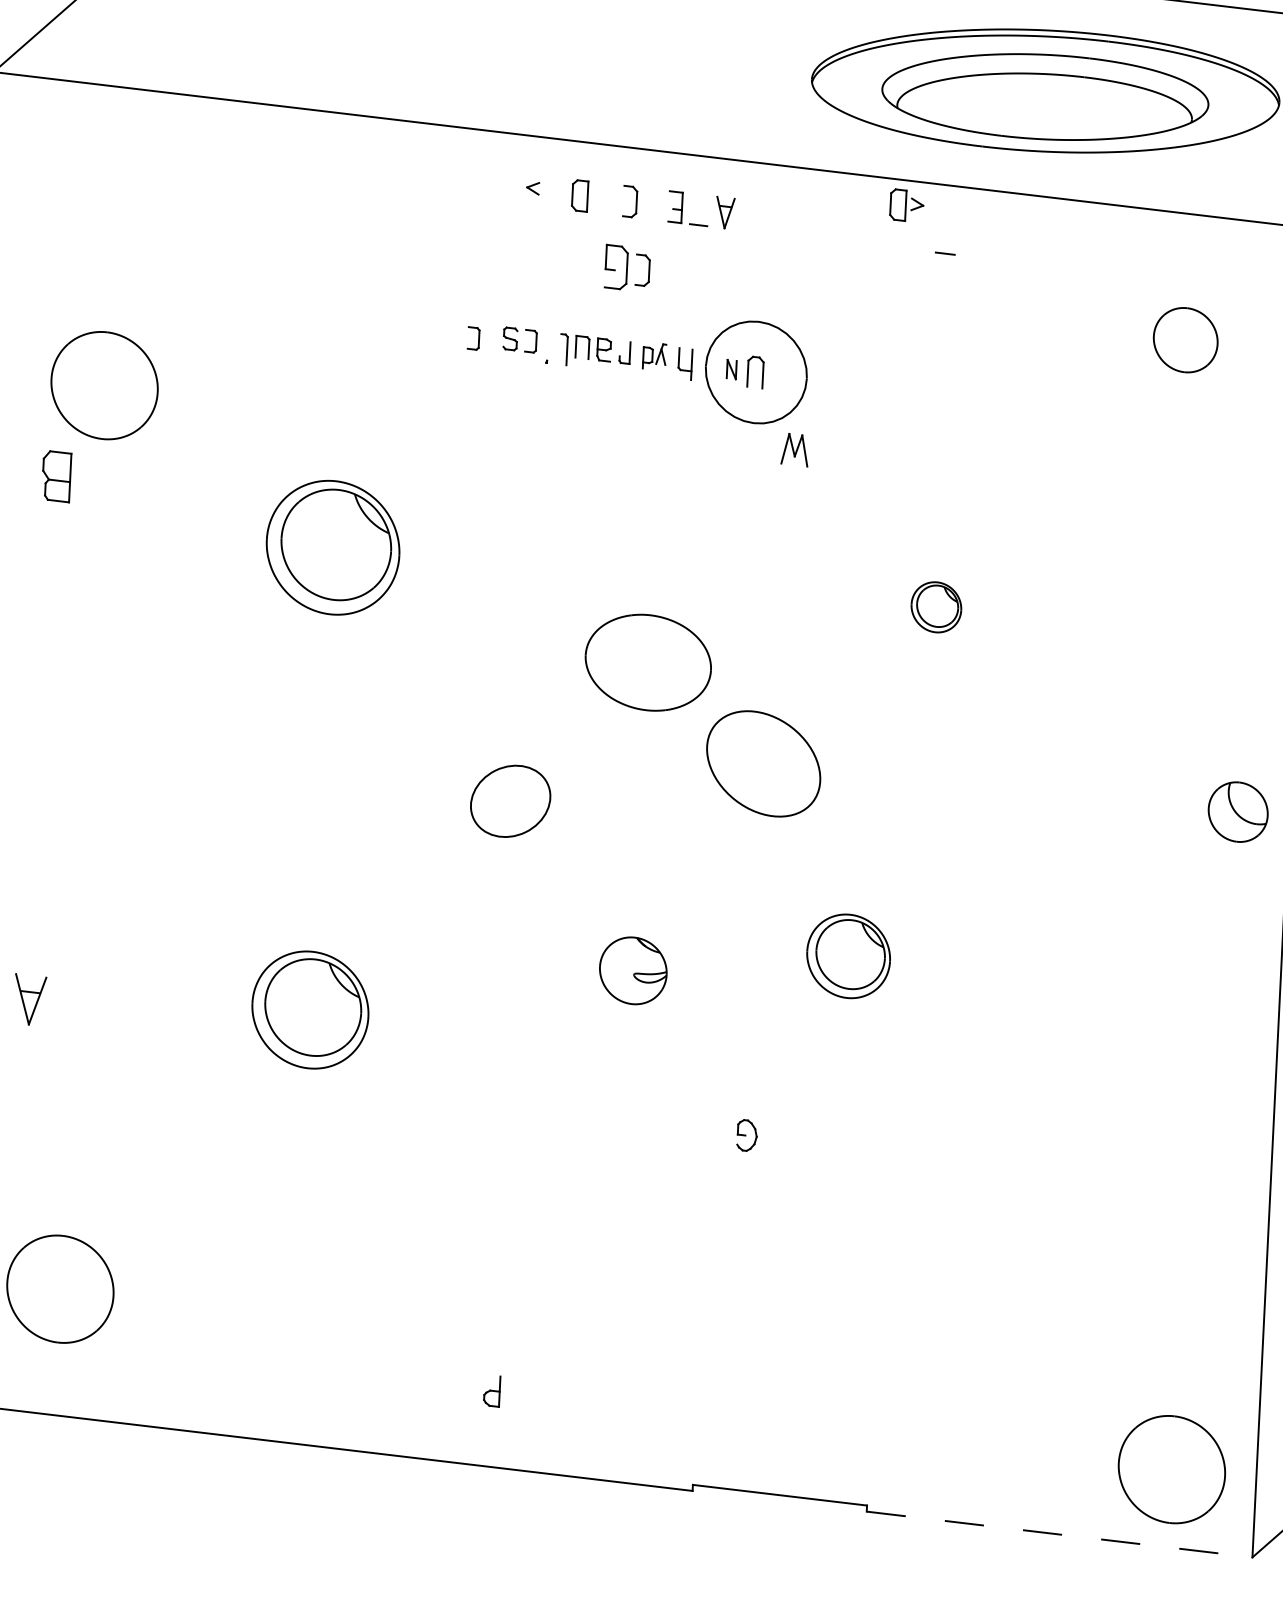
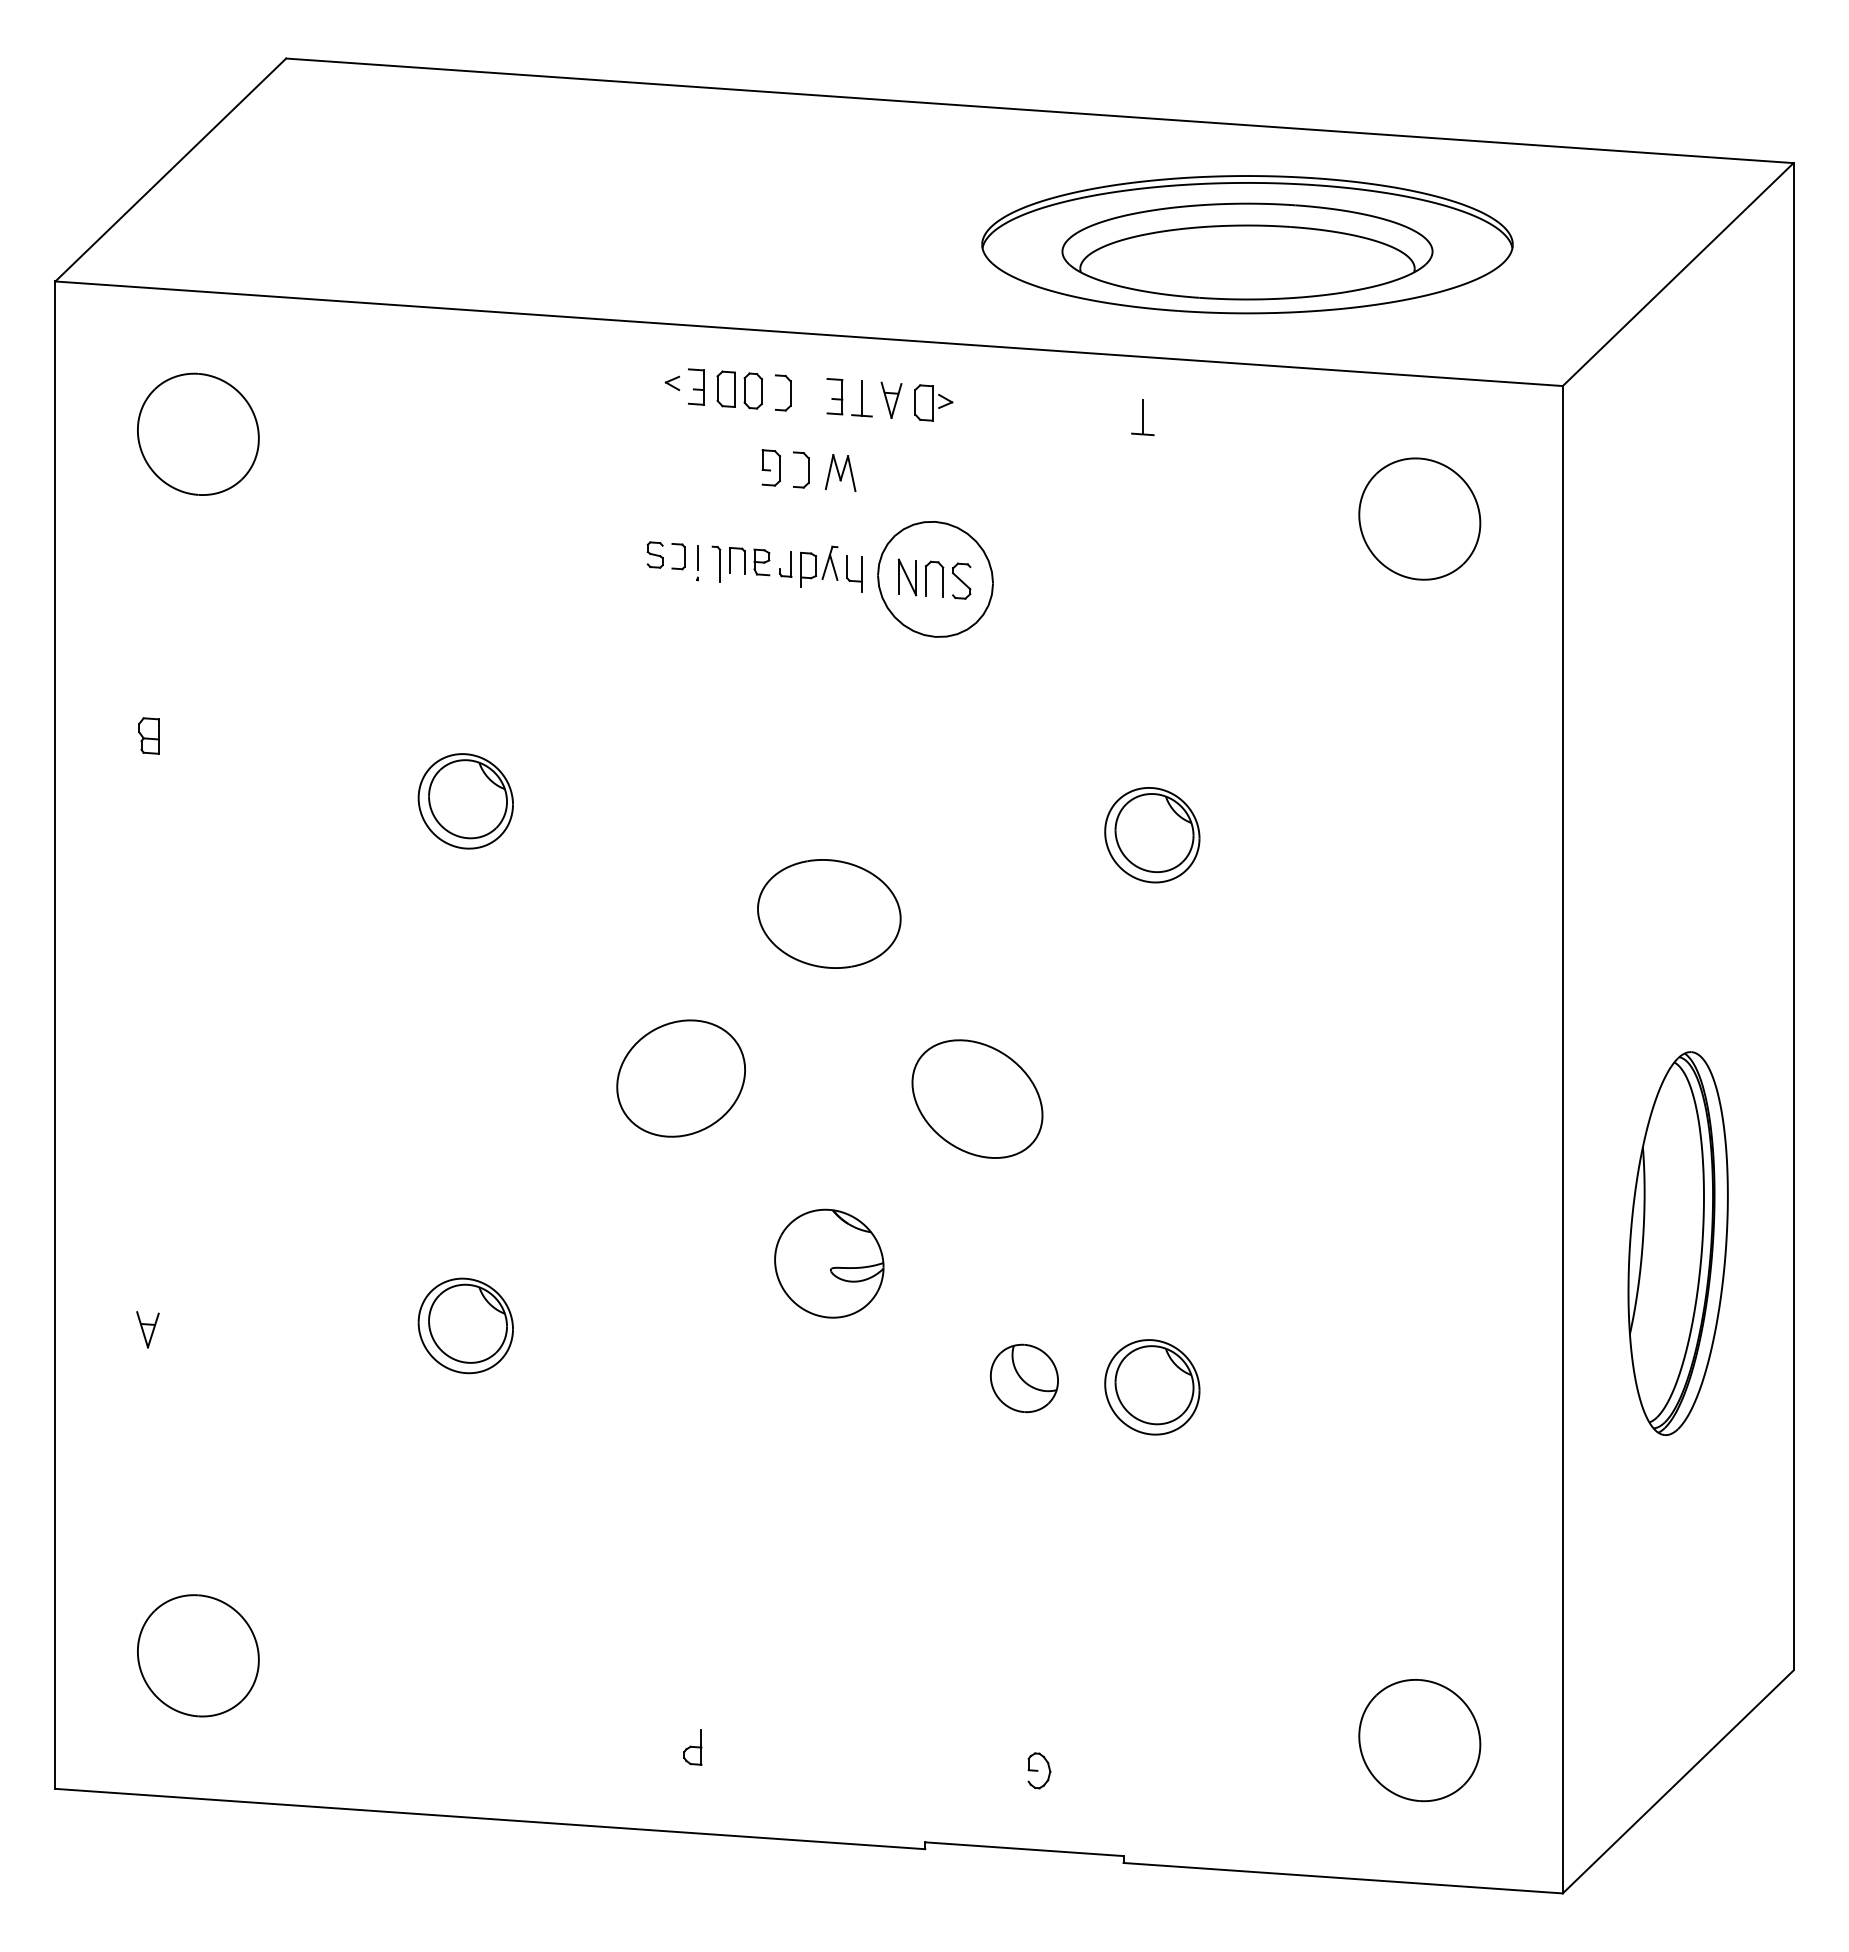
part: (554, 192) -> (696, 386), added
part: (603, 198) -> (752, 390), added
part: (906, 205) -> (933, 402), moved
line: (699, 209) -> (862, 398), added
line: (945, 237) -> (1142, 416), added
part: (616, 266) -> (771, 467), size x0.71
part: (473, 338) -> (613, 556), removed
part: (1185, 339) -> (1419, 518), size x1.67
line: (547, 342) -> (697, 557), added
part: (654, 356) -> (819, 566), size x1.43
part: (731, 369) -> (907, 577), size x1.67
part: (779, 374) -> (961, 580), added
part: (104, 384) -> (198, 433), moved
part: (794, 449) -> (840, 472), moved
part: (56, 476) -> (148, 735), size x0.62
part: (332, 547) -> (465, 801), size x0.62
part: (936, 607) -> (1152, 835), size x1.67
part: (763, 763) -> (977, 1098), moved
part: (510, 801) -> (680, 1078), size x1.43
part: (1238, 812) -> (1024, 1378), moved
part: (848, 956) -> (1152, 1387), moved
part: (633, 970) -> (829, 1263), size x1.43
part: (29, 999) -> (147, 1329), size x0.62
part: (310, 1009) -> (465, 1325), size x0.71
part: (747, 1135) -> (1039, 1770), moved
part: (1171, 1469) -> (1419, 1740), moved
line: (1059, 1534) -> (1343, 1878), dashed -> solid

